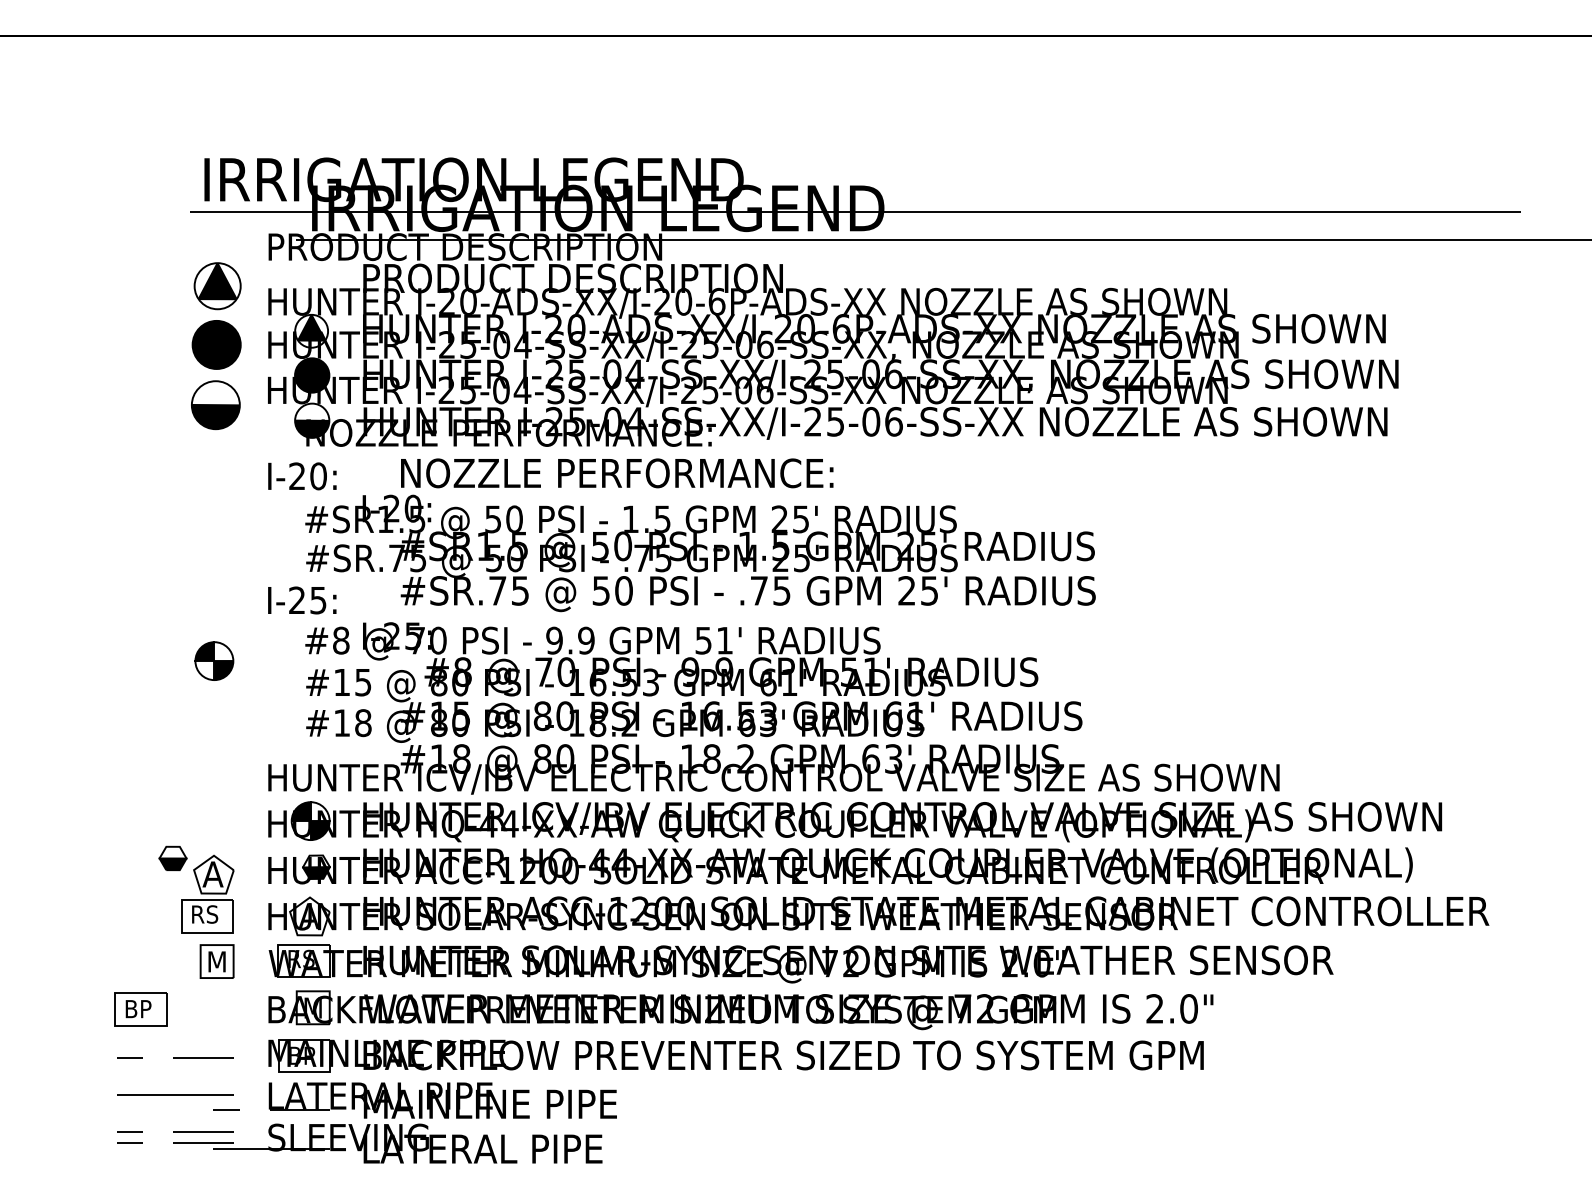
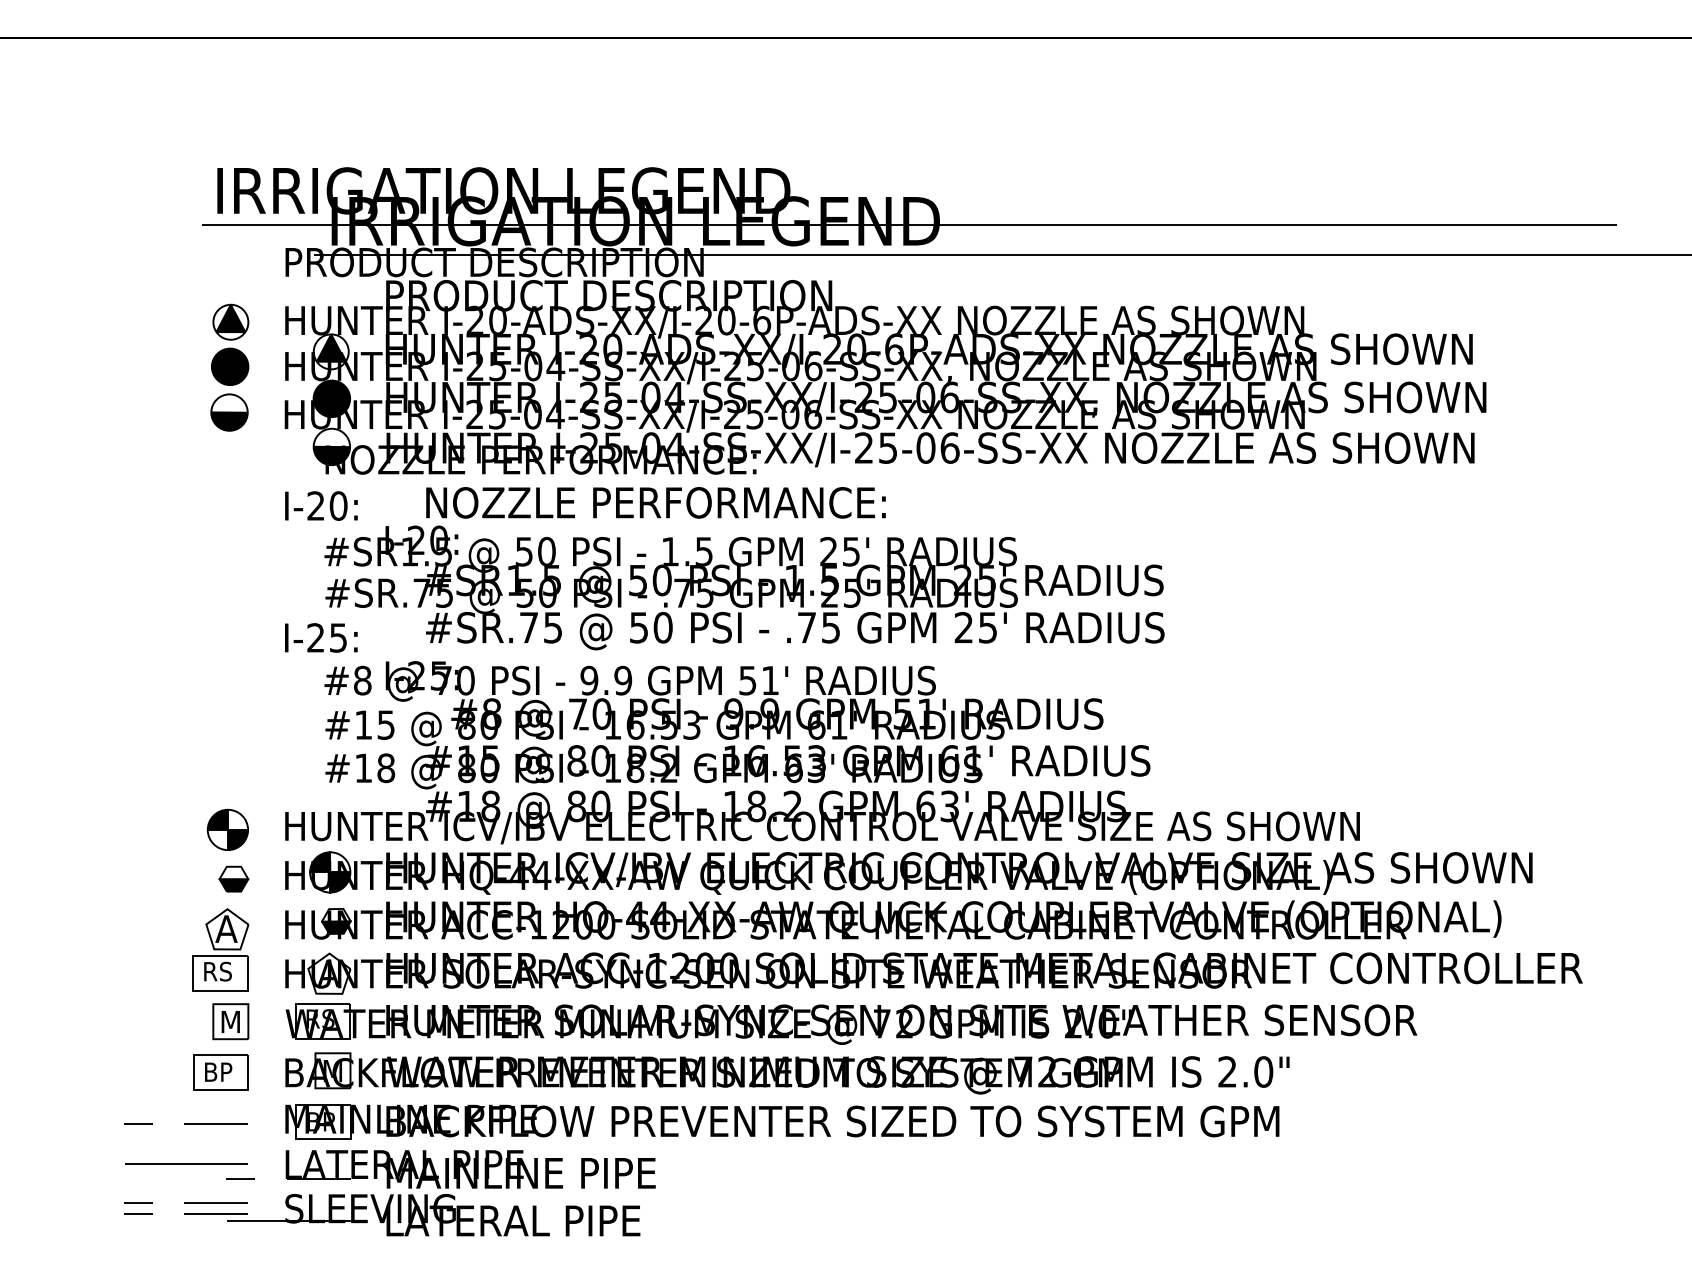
part: (215, 346) -> (229, 368), size x0.71
part: (214, 660) -> (228, 829), moved
part: (172, 858) -> (233, 879), moved
part: (140, 1009) -> (220, 1072), moved

